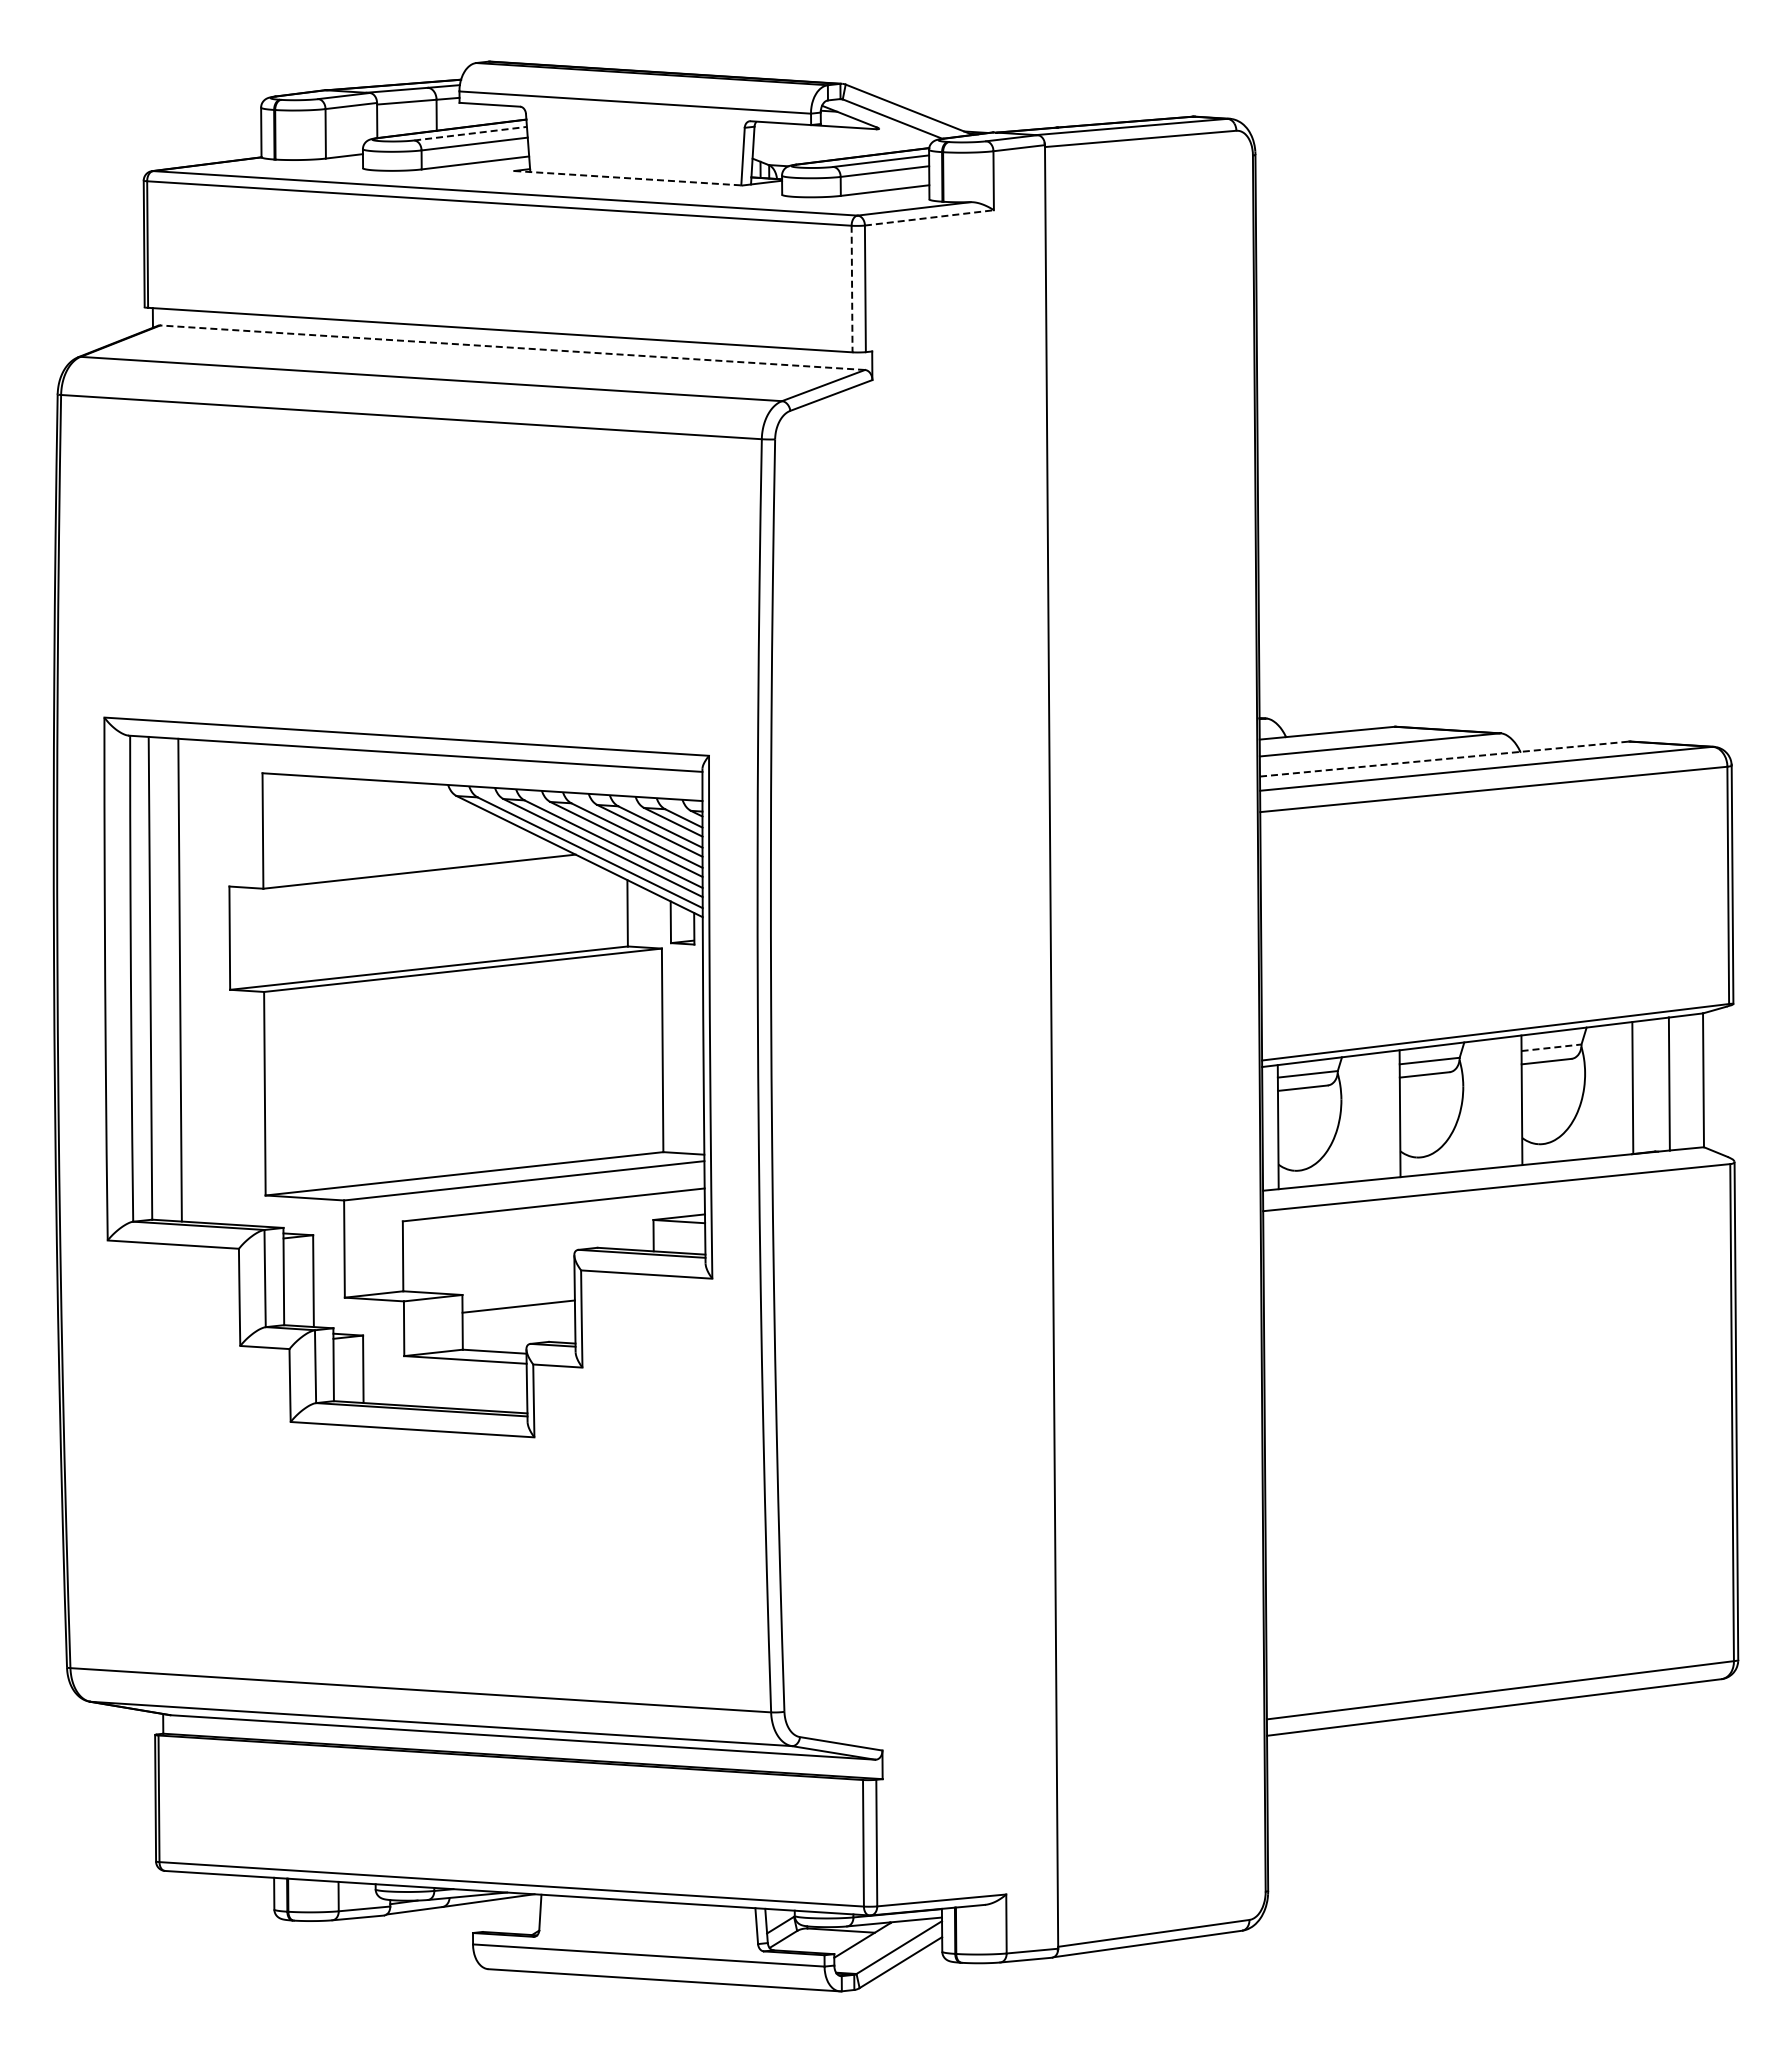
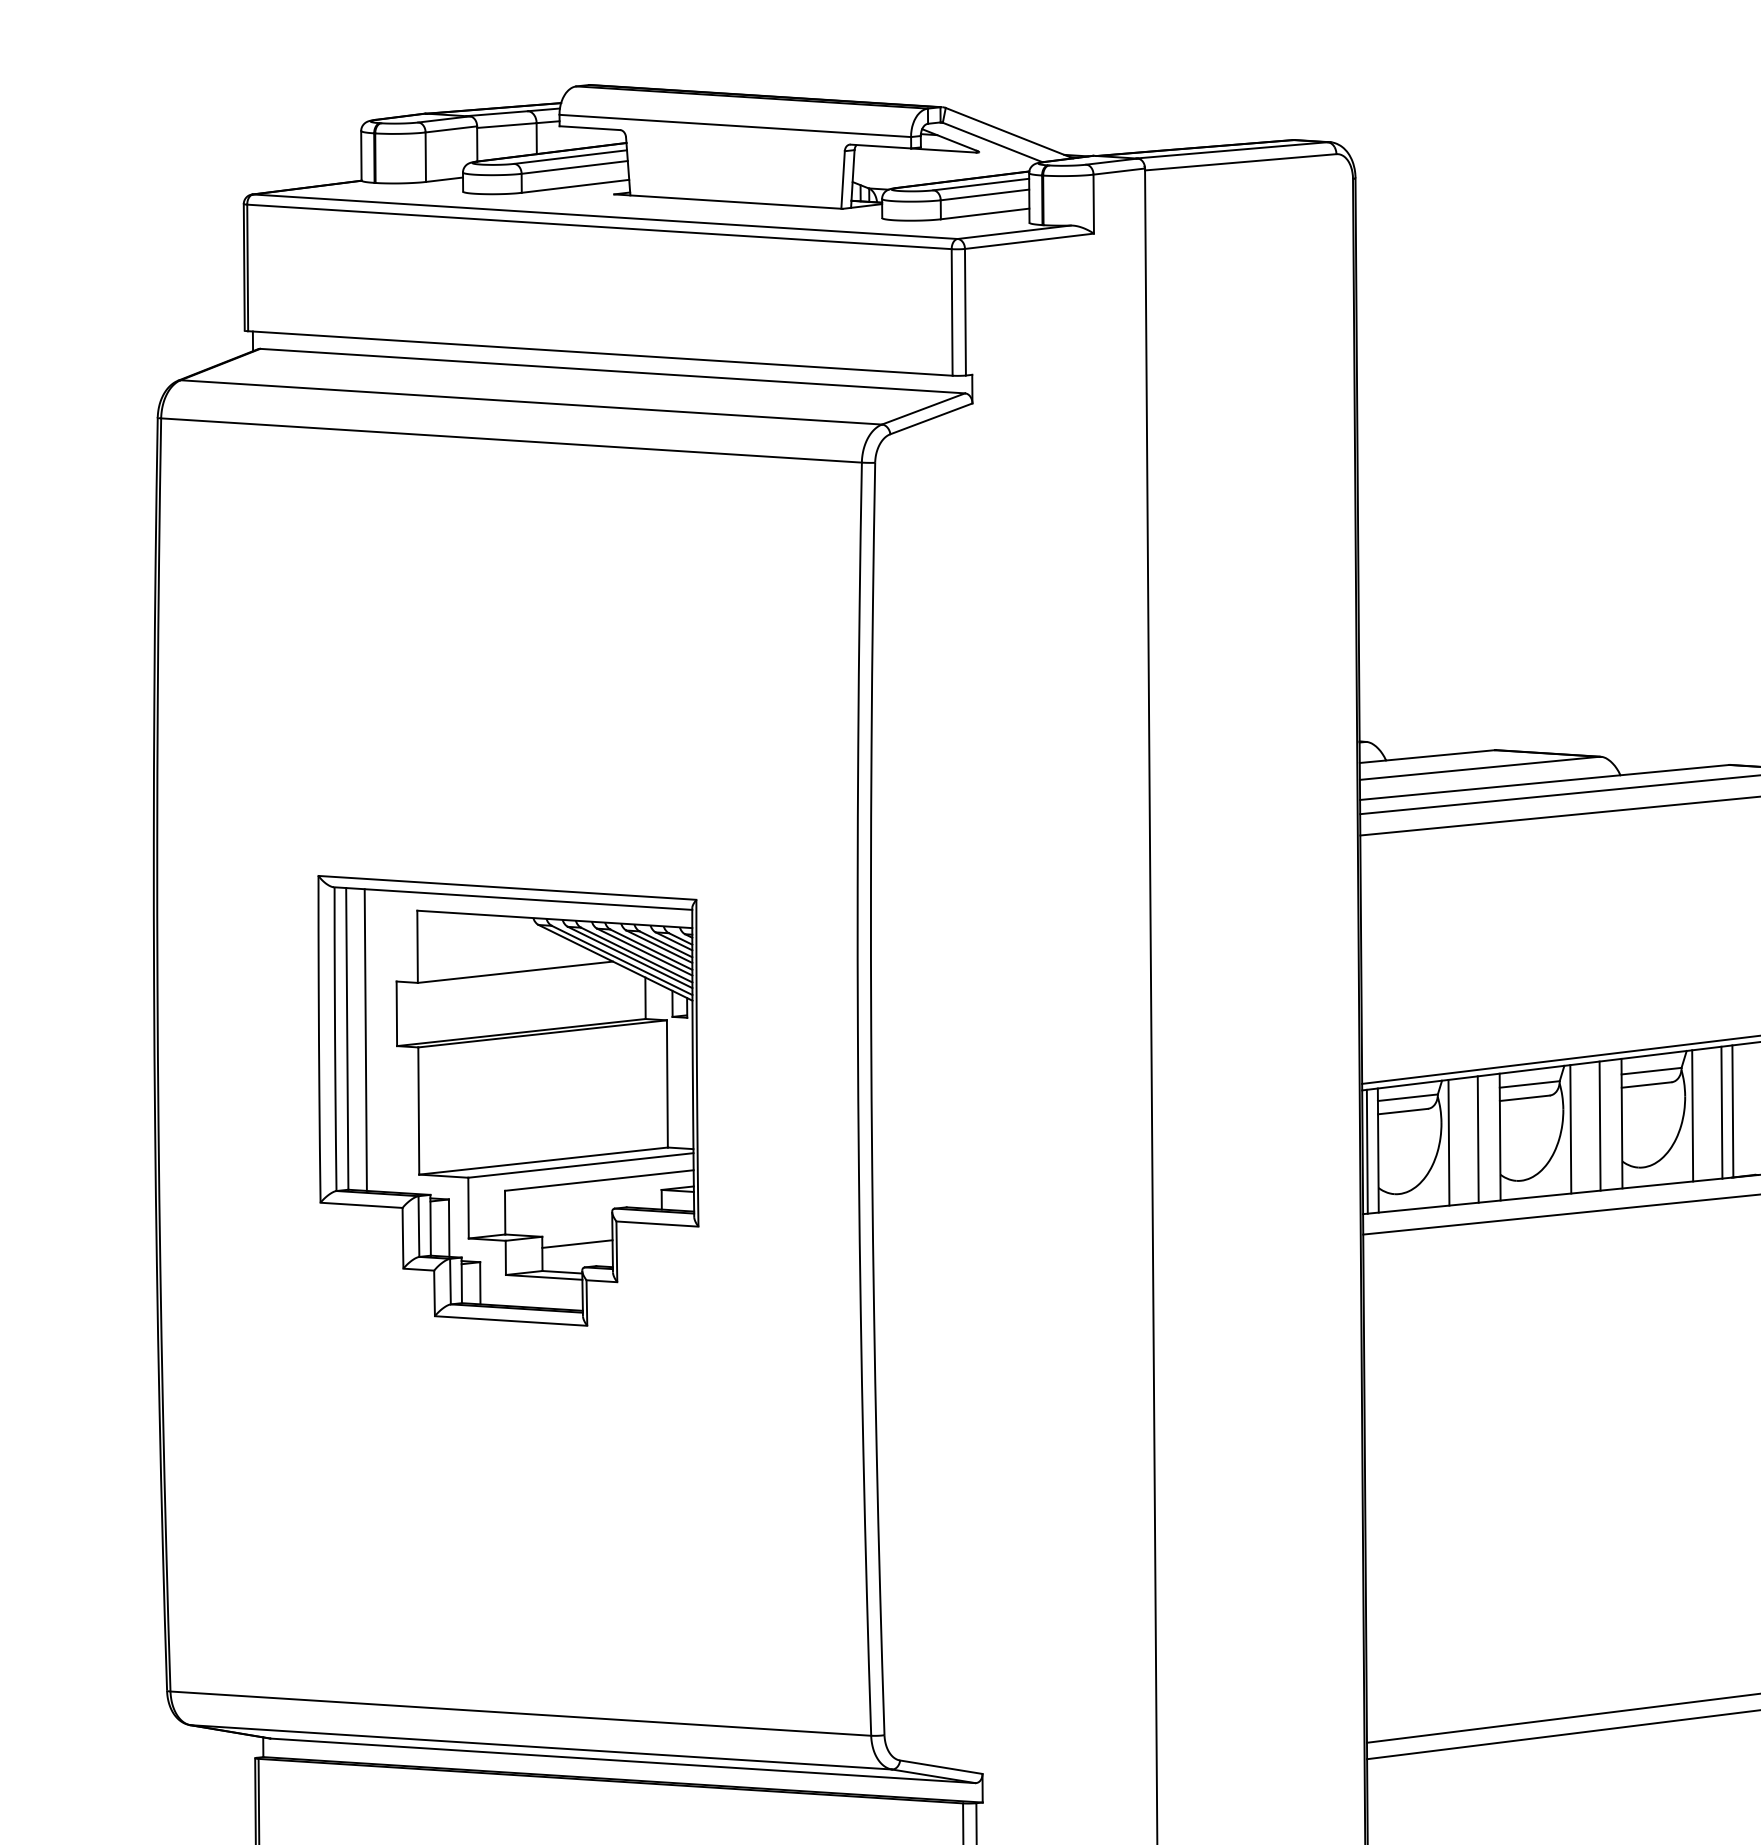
line: (470, 133) -> (570, 156), dashed -> solid
line: (629, 178) -> (729, 201), dashed -> solid
line: (929, 217) -> (1029, 240), dashed -> solid
line: (852, 289) -> (952, 312), dashed -> solid
line: (512, 347) -> (612, 370), dashed -> solid
line: (1445, 759) -> (1545, 782), dashed -> solid
line: (1552, 1047) -> (1652, 1070), dashed -> solid
part: (408, 1077) -> (508, 1100), size x0.62
line: (1621, 1089) -> (1721, 1112), added
line: (1592, 1092) -> (1692, 1115), added
line: (1499, 1102) -> (1599, 1125), added
line: (1470, 1105) -> (1570, 1128), added
line: (1377, 1115) -> (1477, 1138), added
line: (1348, 1119) -> (1448, 1142), added
line: (1266, 1128) -> (1366, 1151), added

